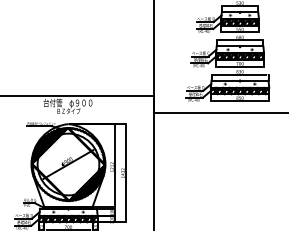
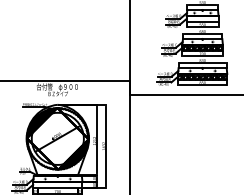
hatch: (239, 21) -> (202, 18), removed
hatch: (68, 218) -> (57, 184), removed

